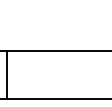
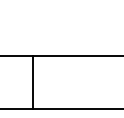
line: (7, 75) -> (33, 83), moved

